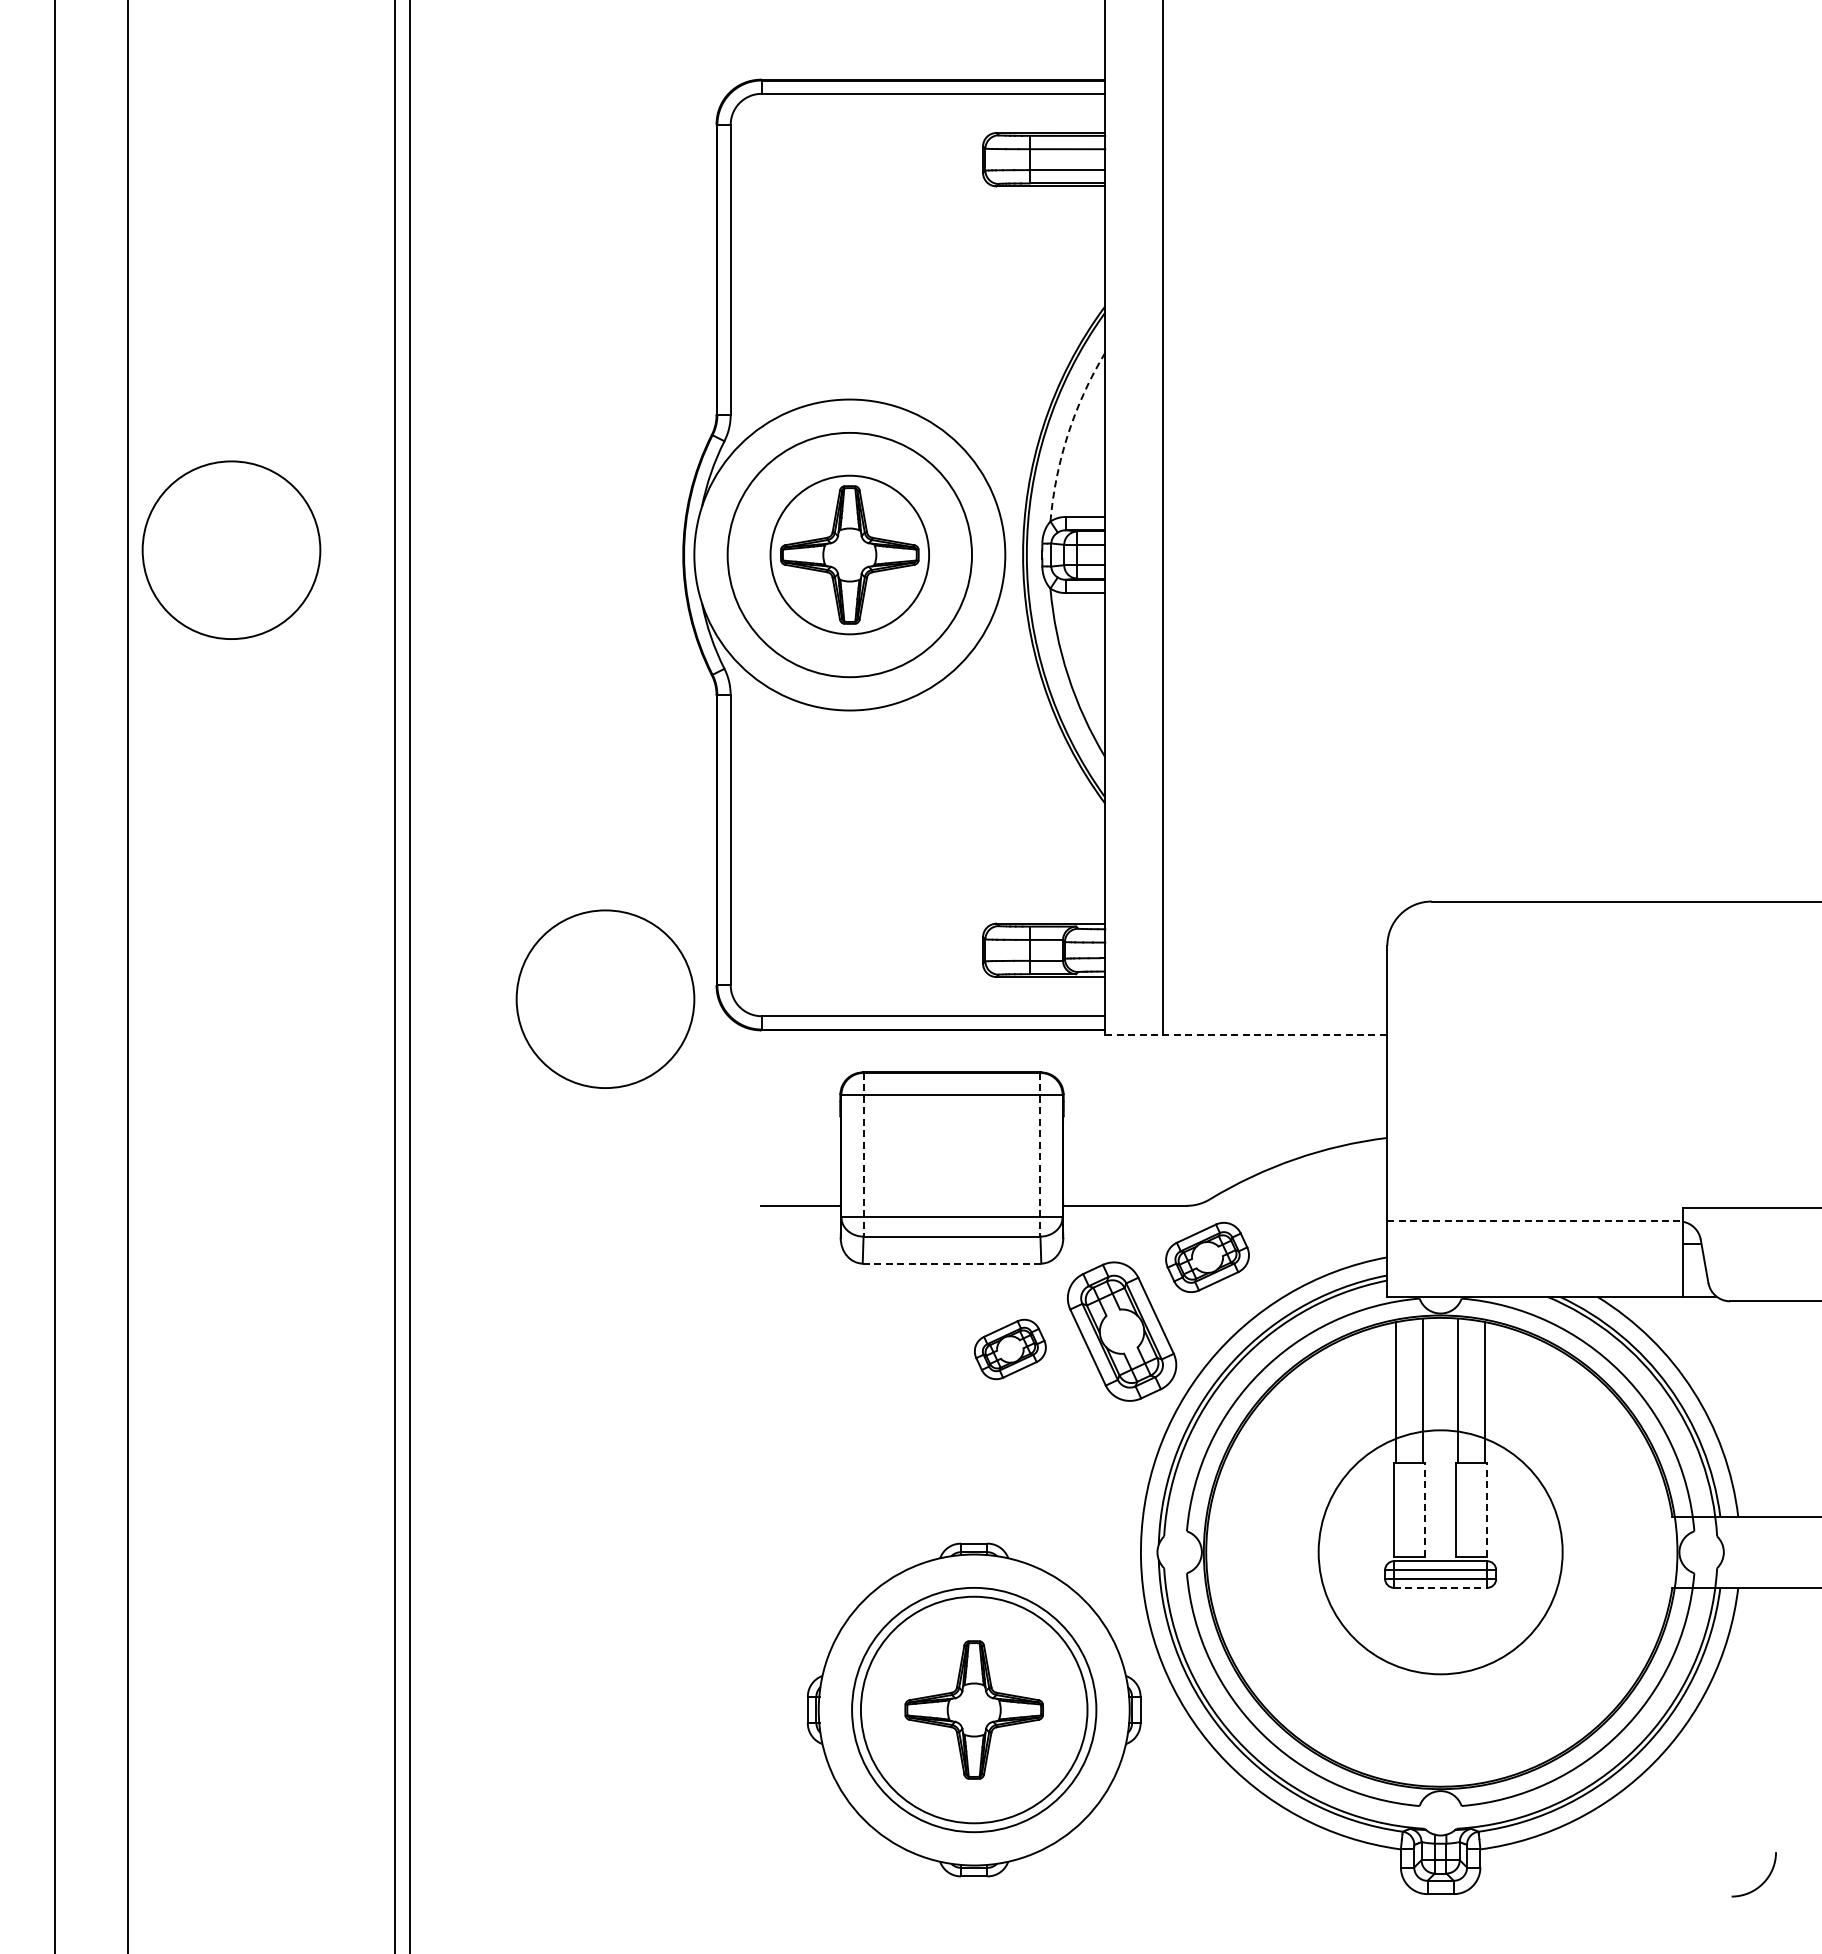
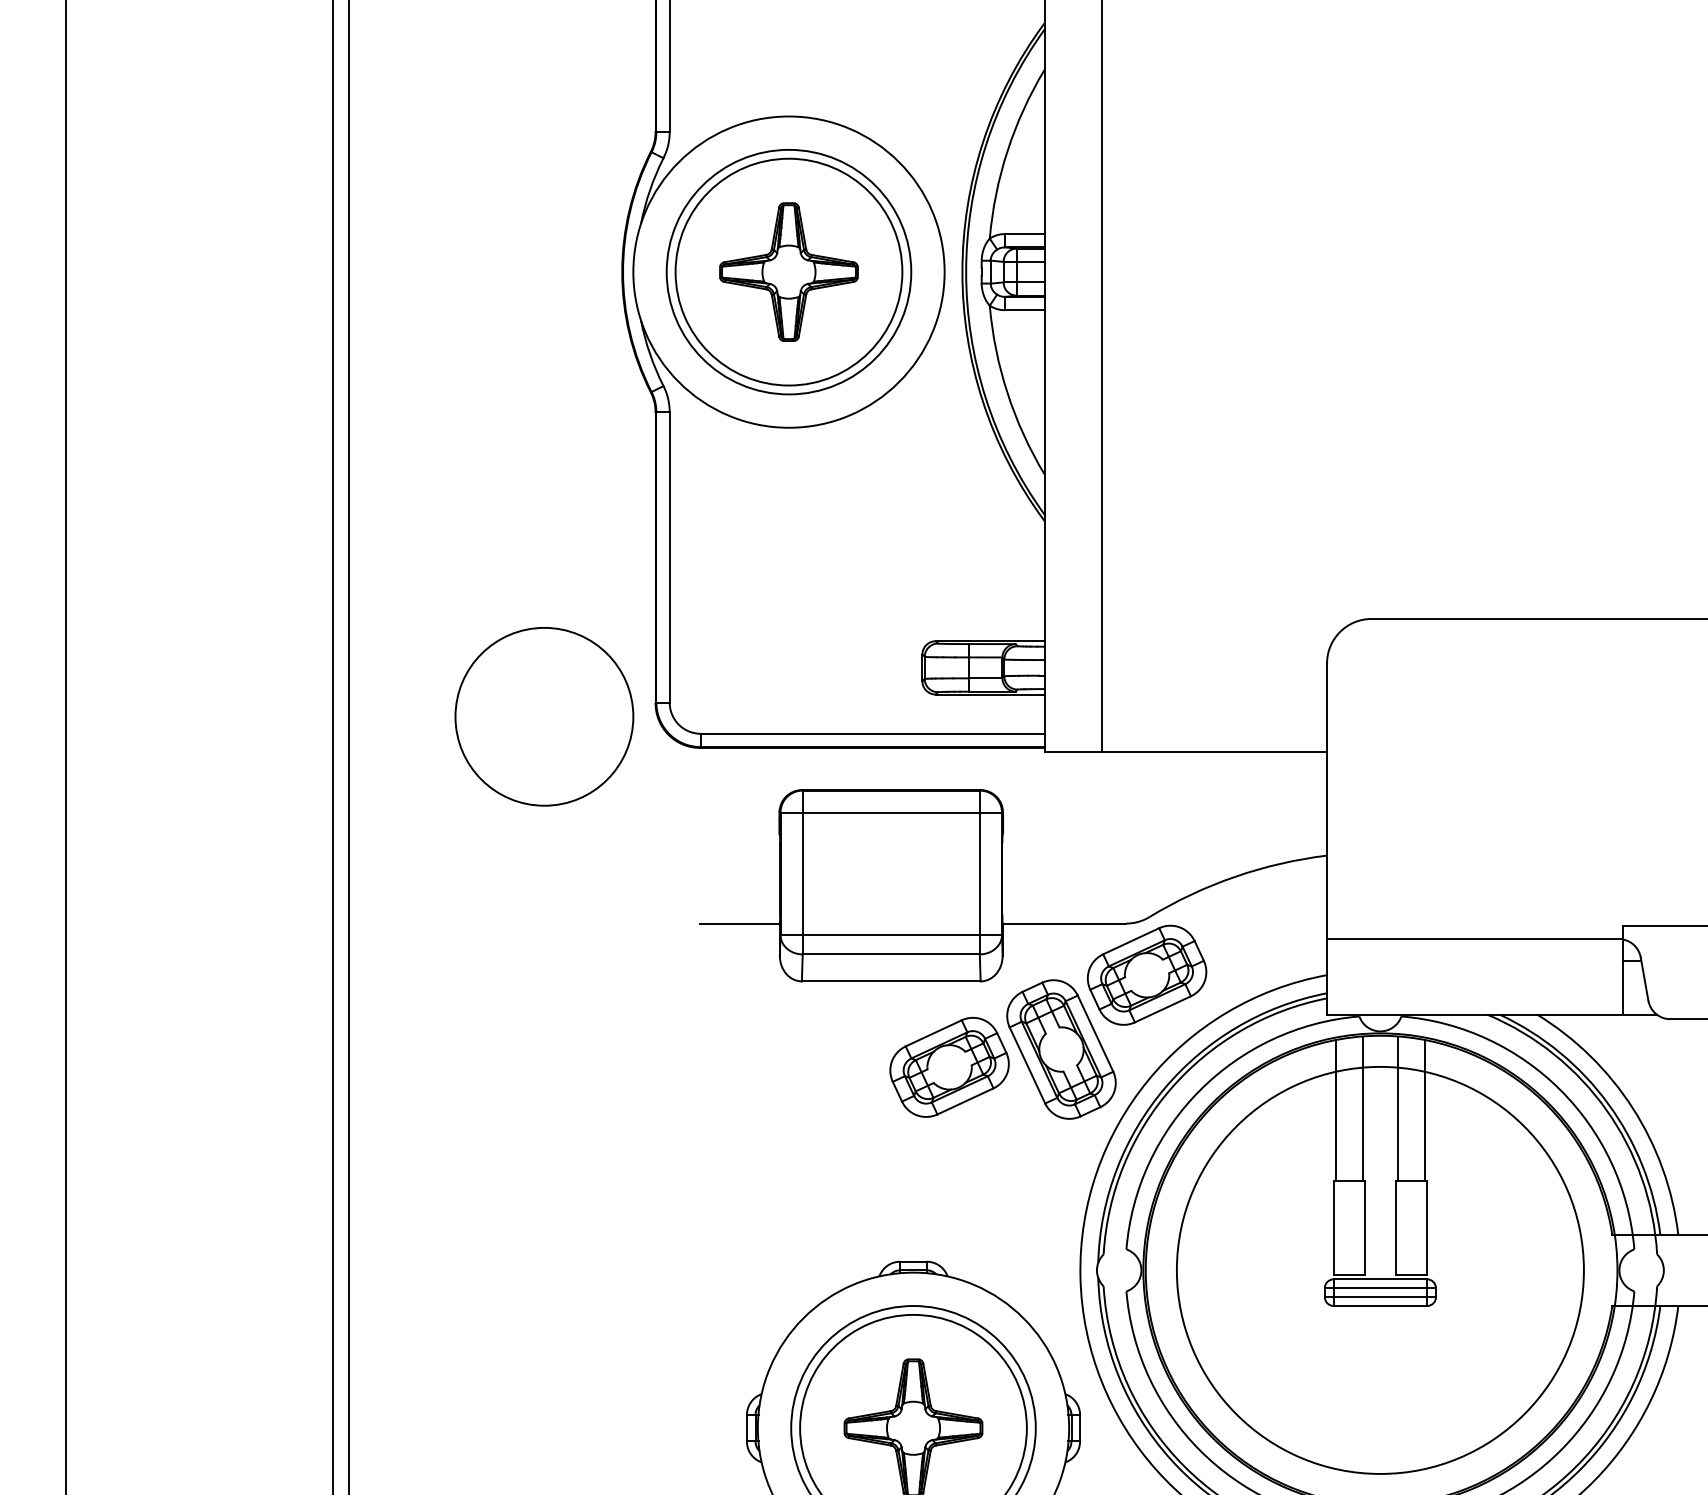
arc: (1068, 434) -> (1007, 151), dashed -> solid
circle: (231, 549) -> (170, 266), removed
circle: (849, 554) -> (788, 271), size x1.43
line: (1246, 1034) -> (1186, 752), dashed -> solid
line: (863, 1154) -> (802, 872), dashed -> solid
line: (1040, 1154) -> (979, 872), dashed -> solid
line: (1535, 1221) -> (1475, 939), dashed -> solid
part: (1207, 1257) -> (1147, 975), size x1.43
line: (952, 1263) -> (891, 981), dashed -> solid
part: (1010, 1349) -> (949, 1067), size x1.67
line: (1425, 1510) -> (1365, 1228), dashed -> solid
line: (1487, 1510) -> (1427, 1228), dashed -> solid
circle: (1440, 1552) -> (1380, 1270), size x1.67
line: (1440, 1587) -> (1380, 1305), dashed -> solid

